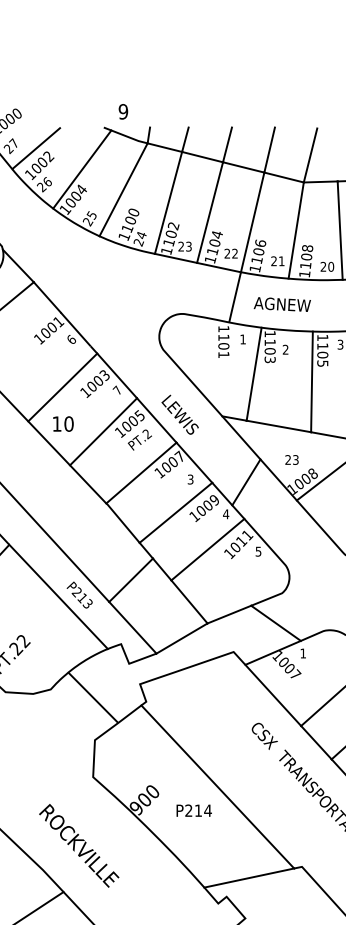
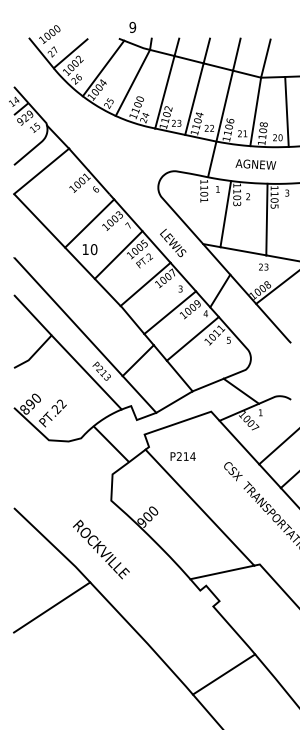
text: (281, 304) -> (255, 164), moved
text: (291, 459) -> (263, 266), moved
text: (193, 810) -> (182, 456), moved

